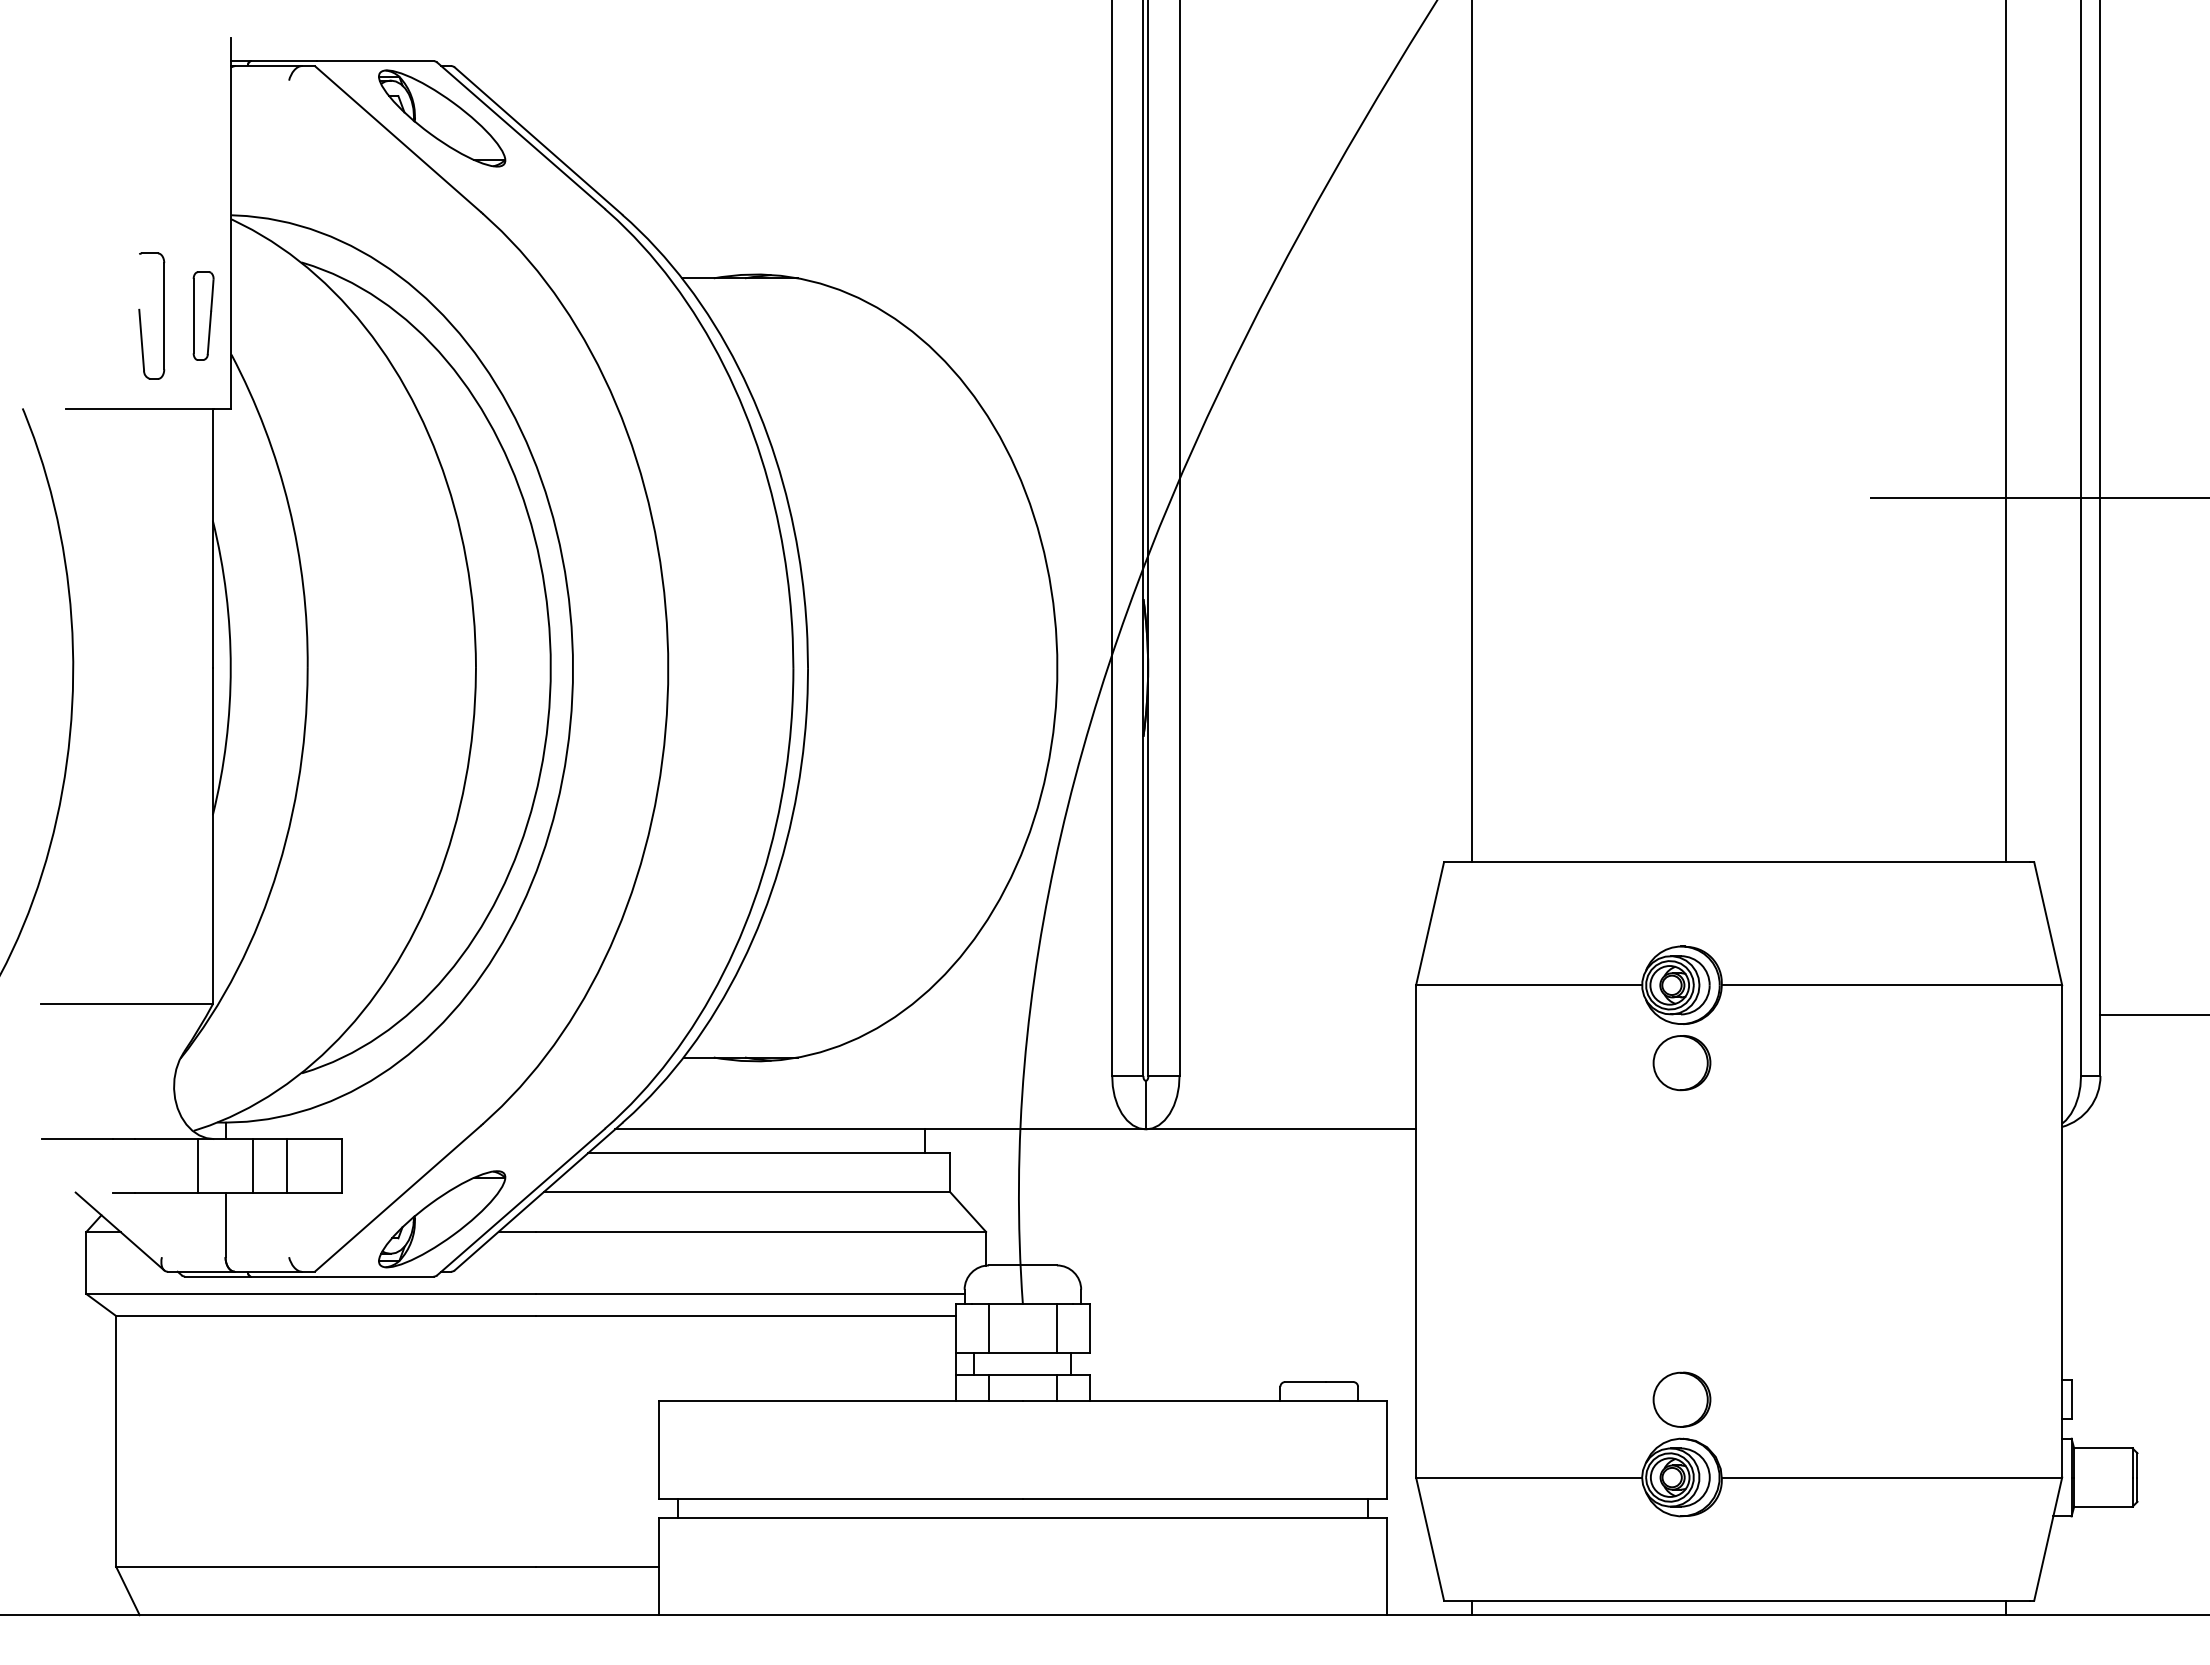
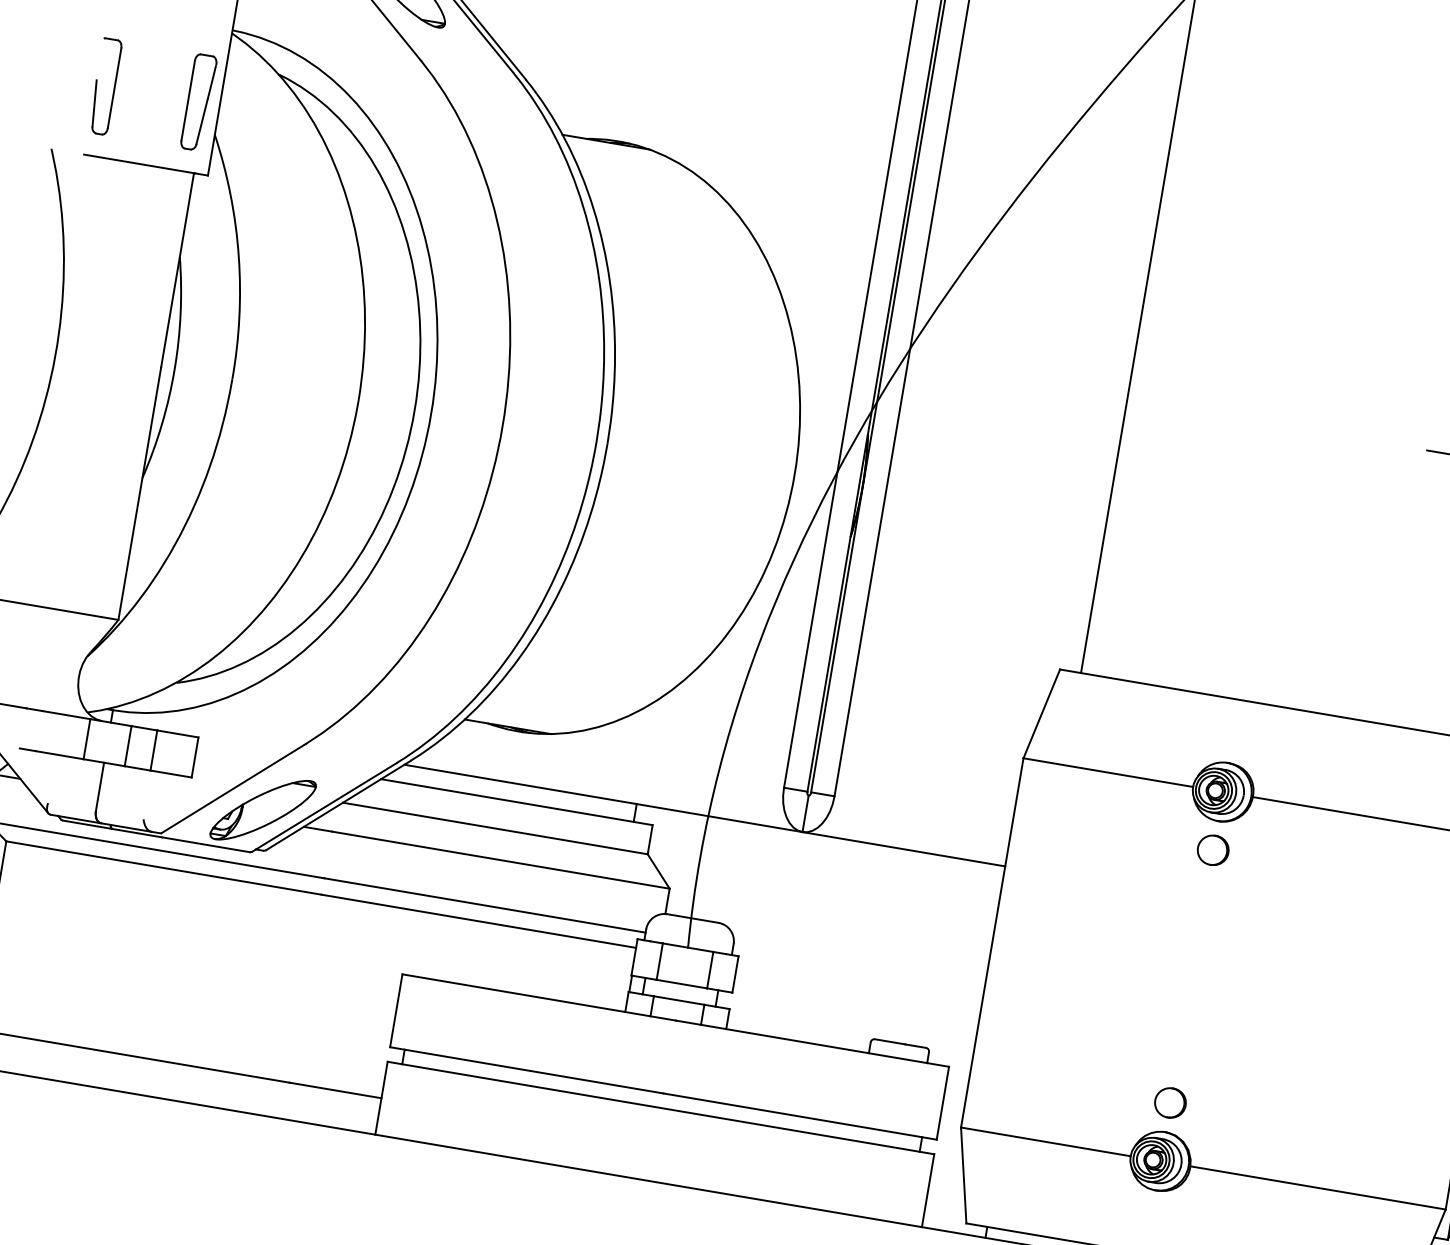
part: (140, 315) -> (96, 84), moved
part: (203, 315) -> (198, 101), size x1.43
part: (1682, 1062) -> (1213, 849), size x0.71
part: (1682, 1399) -> (1170, 1102), size x0.71

